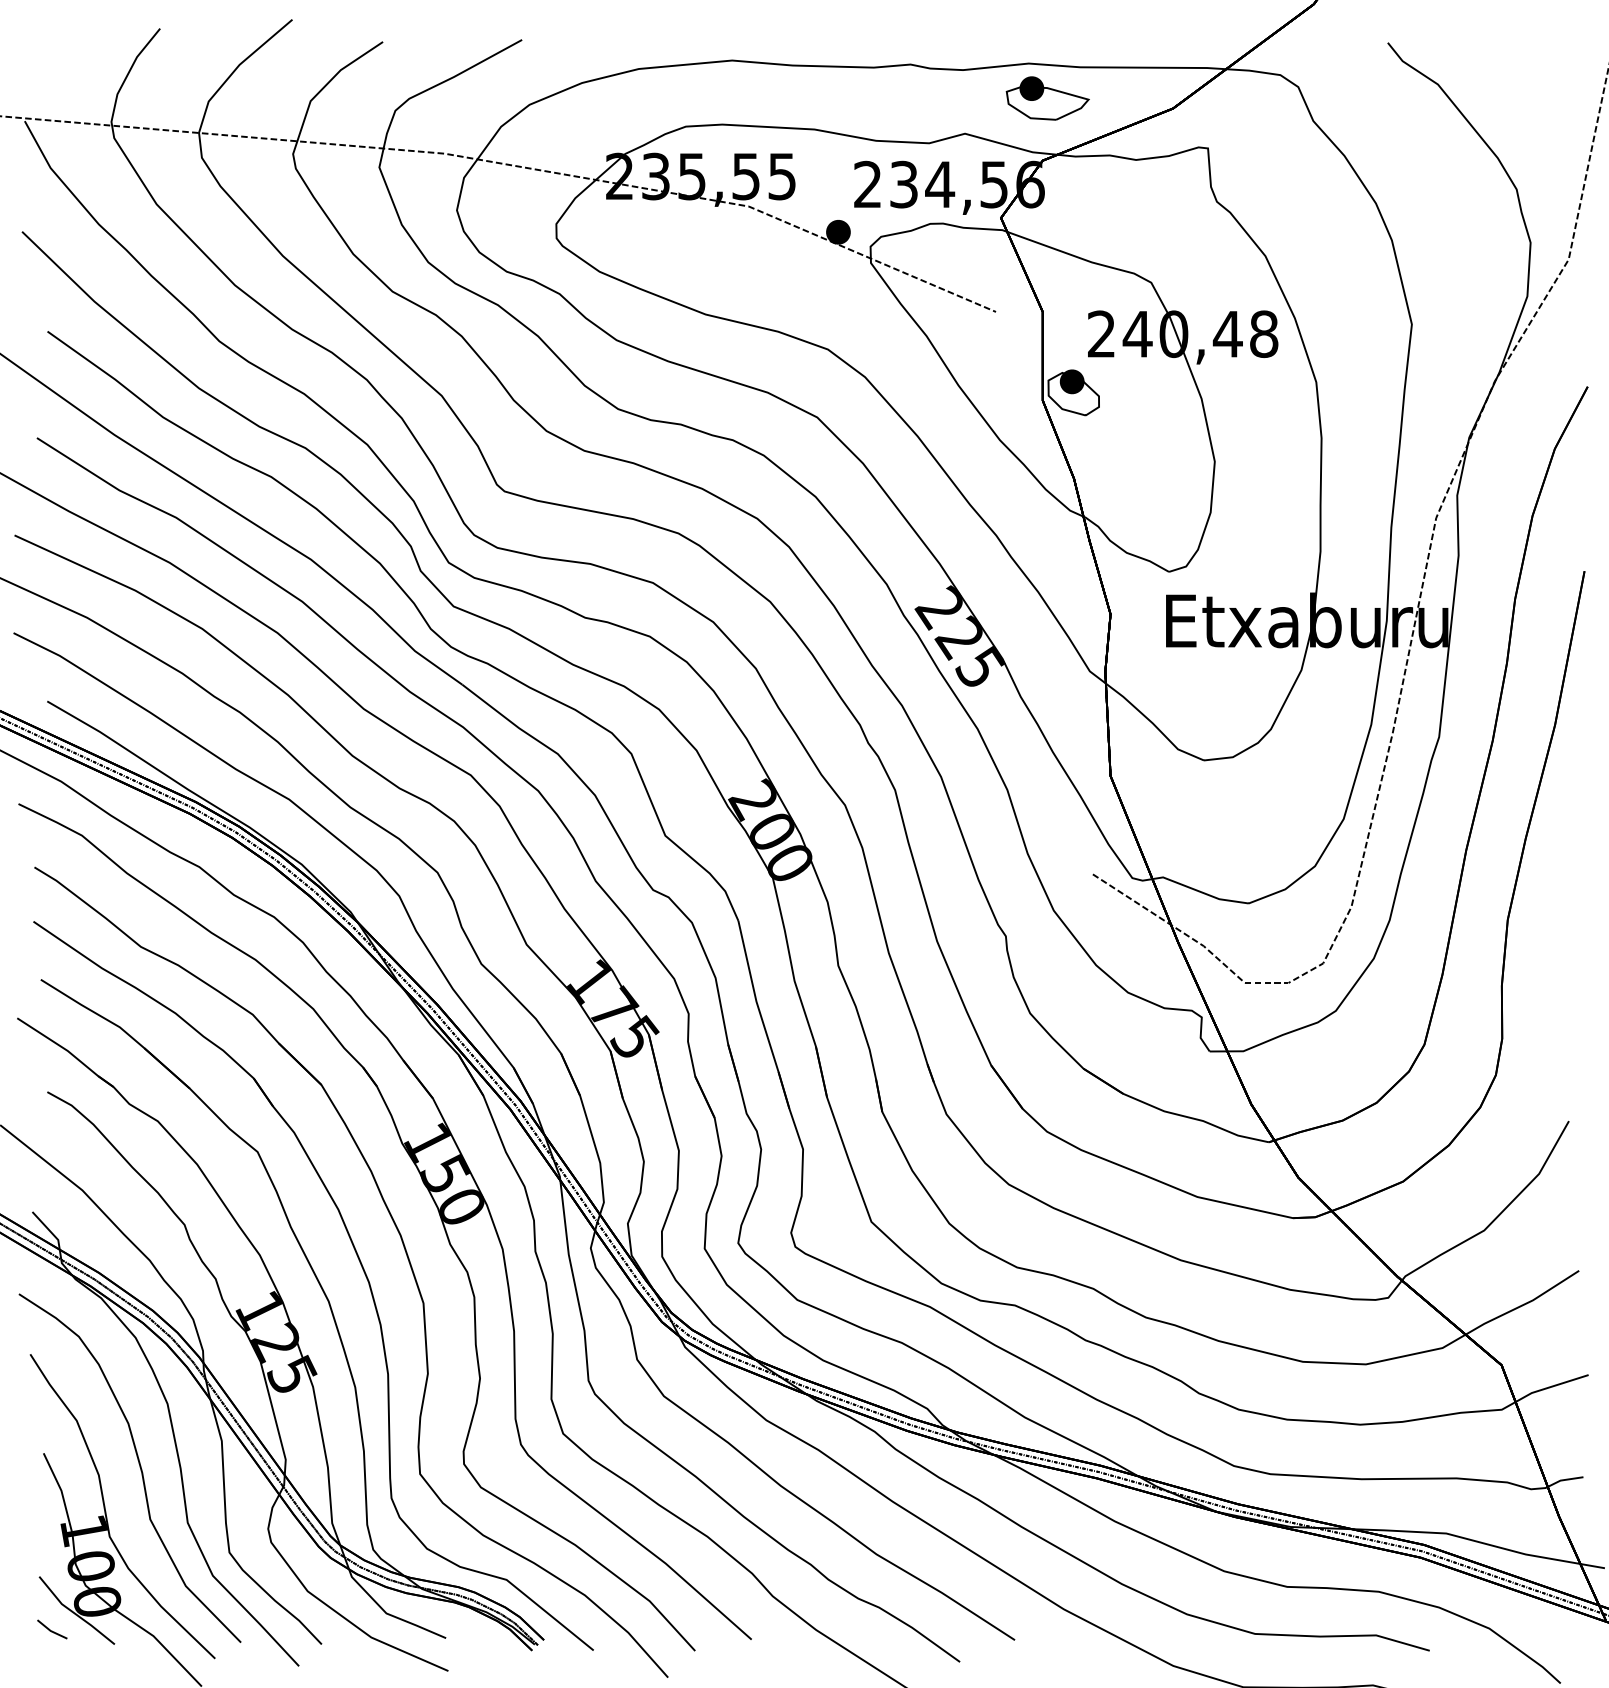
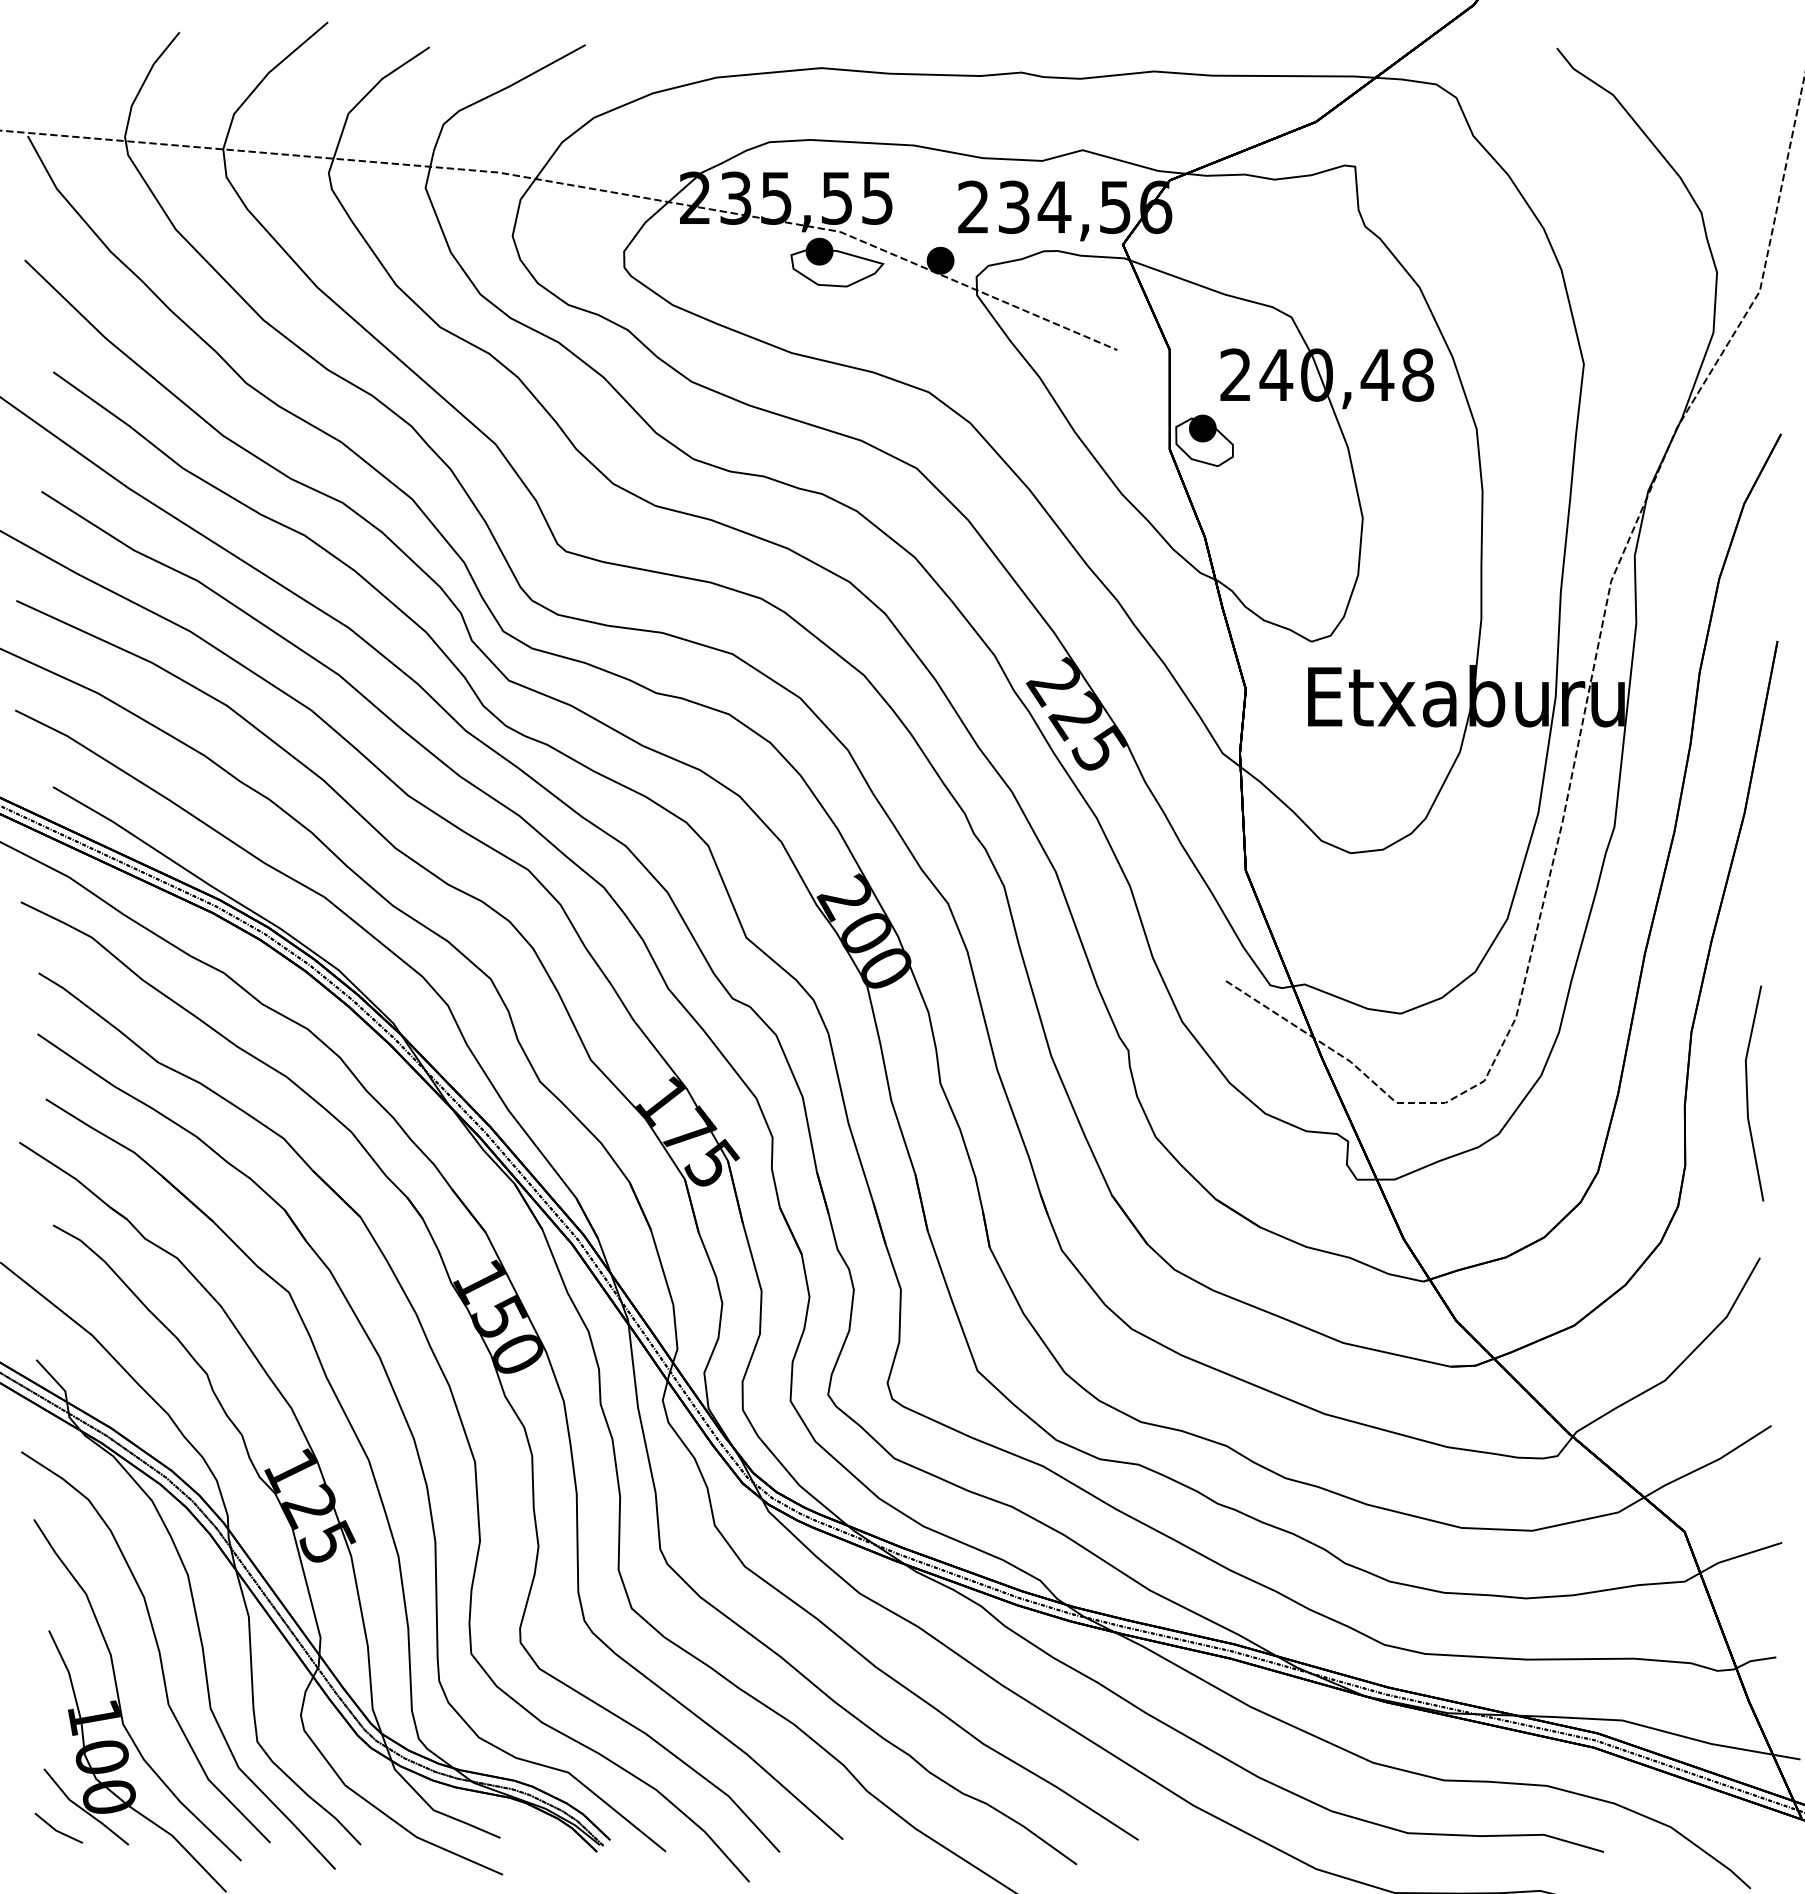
part: (1047, 98) -> (837, 262), moved
line: (1558, 977) -> (1748, 1096), added
part: (52, 1628) -> (58, 1827), size x1.43

